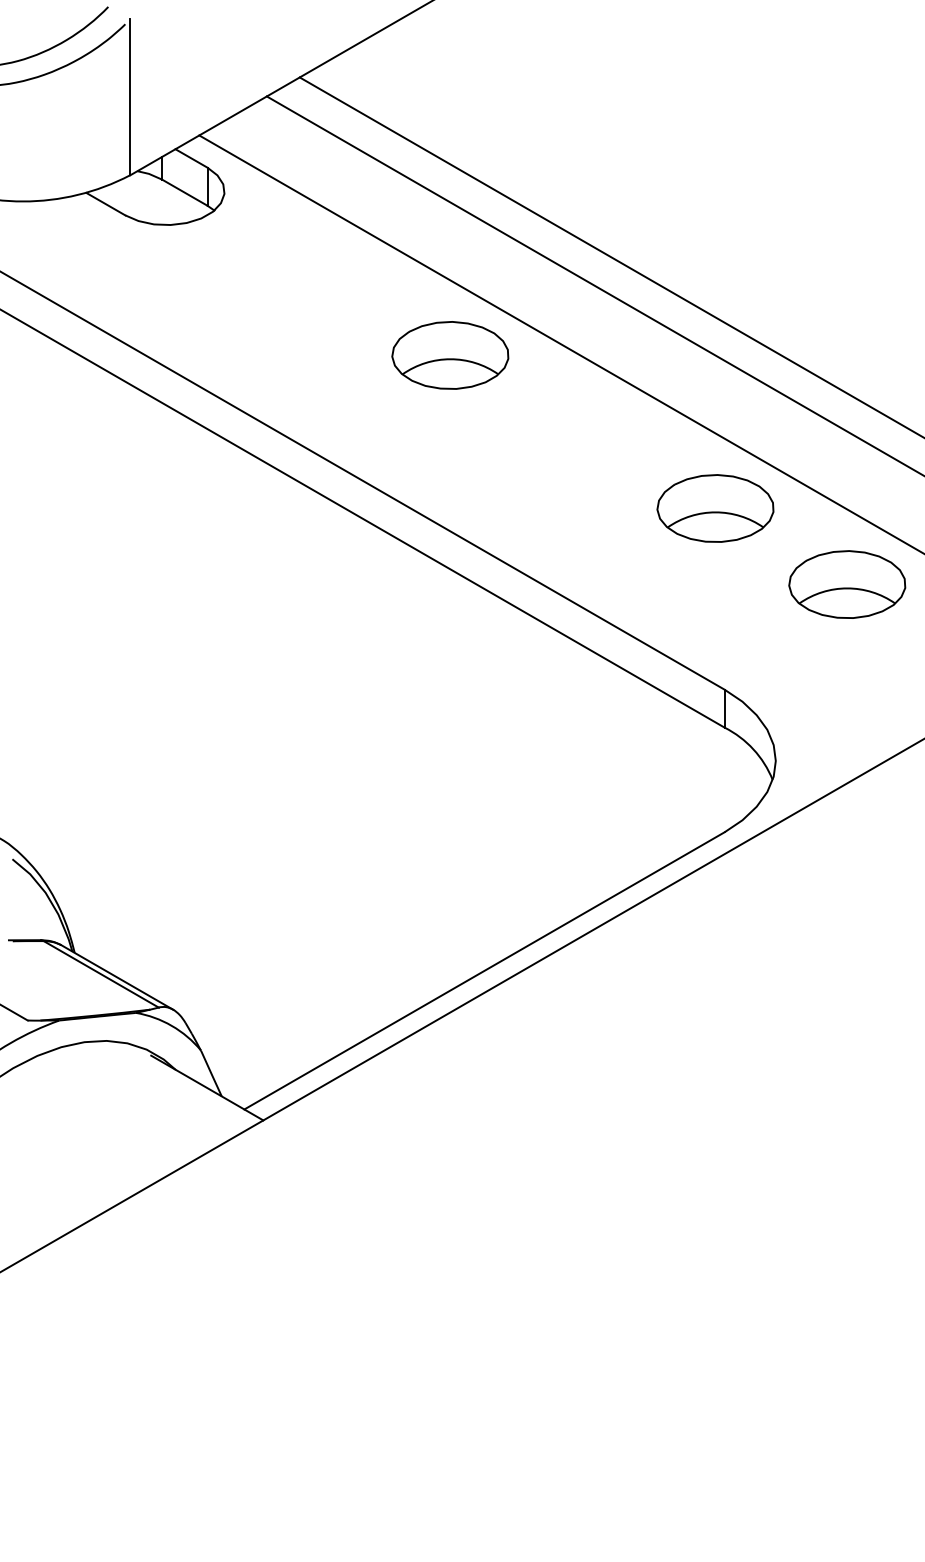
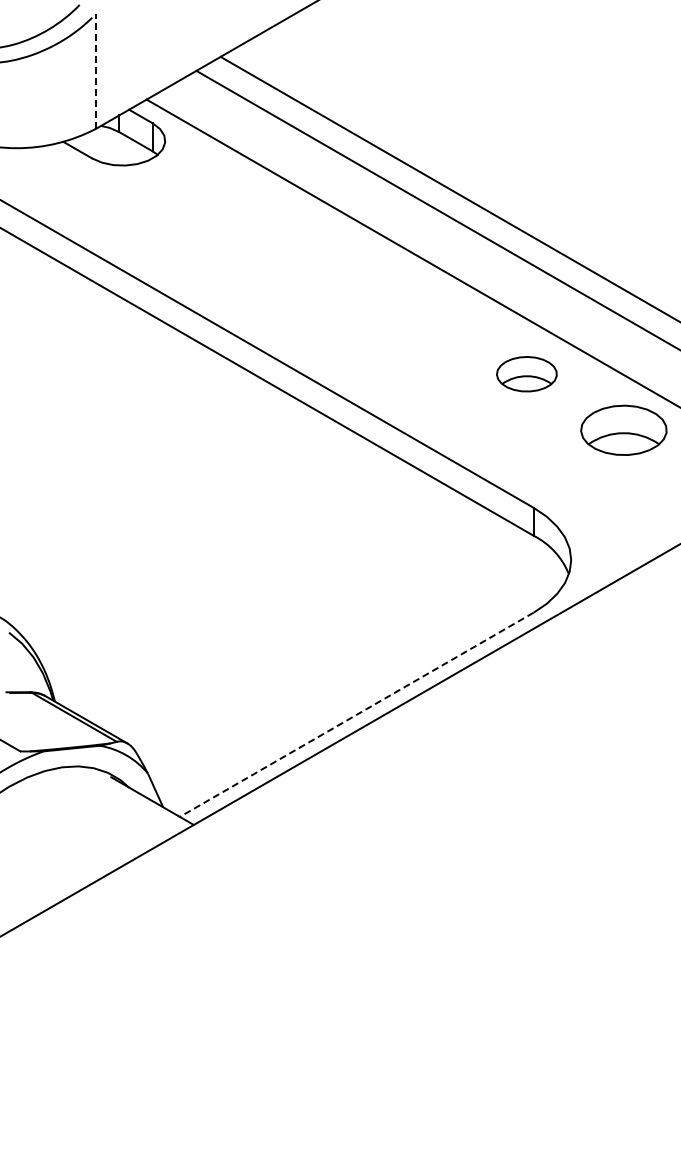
line: (129, 97) -> (95, 71), solid -> dashed
part: (450, 355) -> (331, 261), removed
part: (715, 507) -> (526, 373), size x0.7
line: (484, 971) -> (356, 715), solid -> dashed

